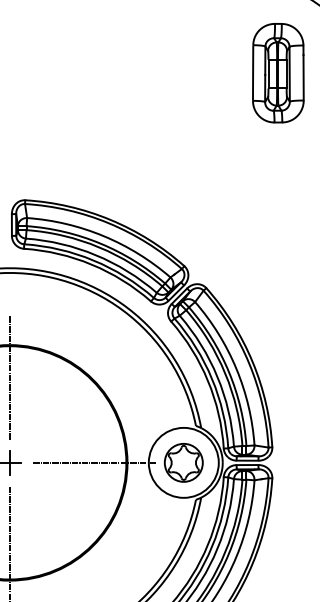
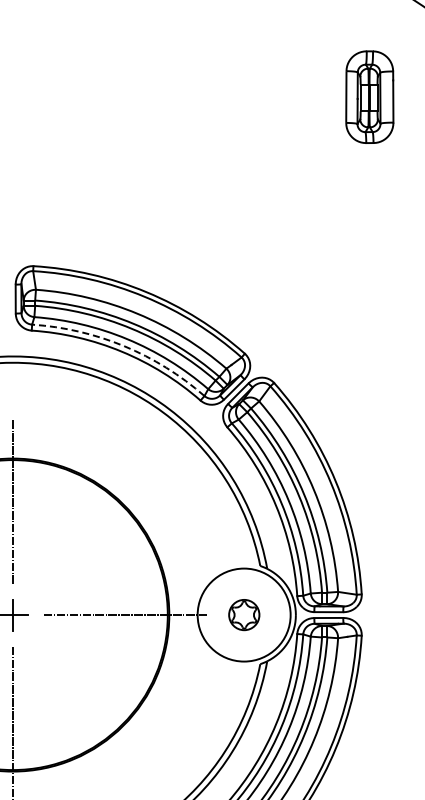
part: (278, 72) -> (369, 96), size x0.7
arc: (93, 260) -> (124, 346), solid -> dashed
part: (184, 462) -> (244, 614), size x0.6

